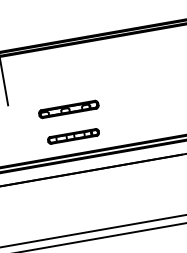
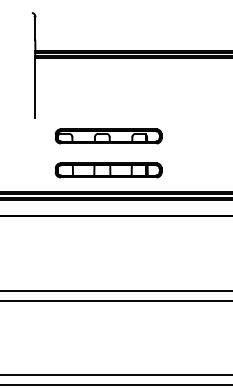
part: (68, 109) -> (108, 136), size x1.43
part: (73, 136) -> (108, 170), size x1.67

